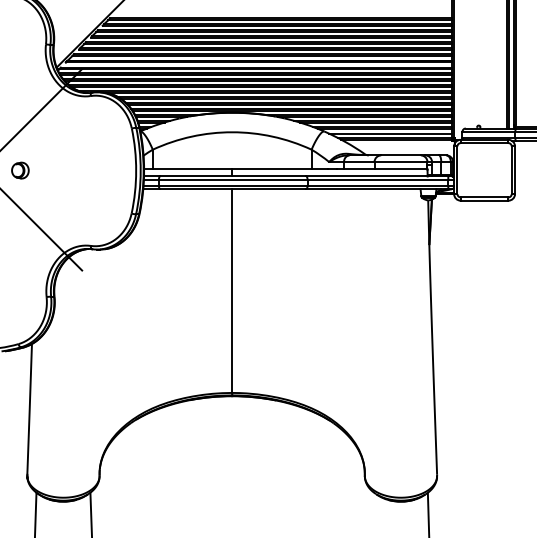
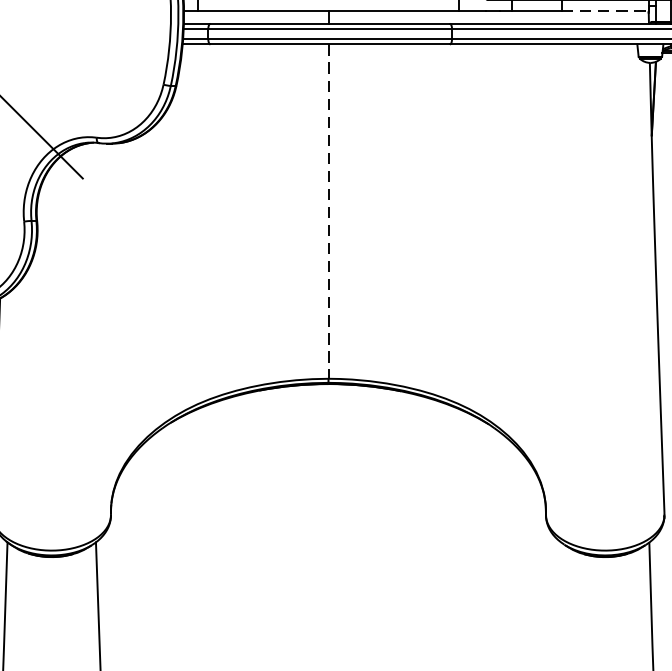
line: (401, 168) -> (606, 10), solid -> dashed
line: (232, 290) -> (328, 210), solid -> dashed

